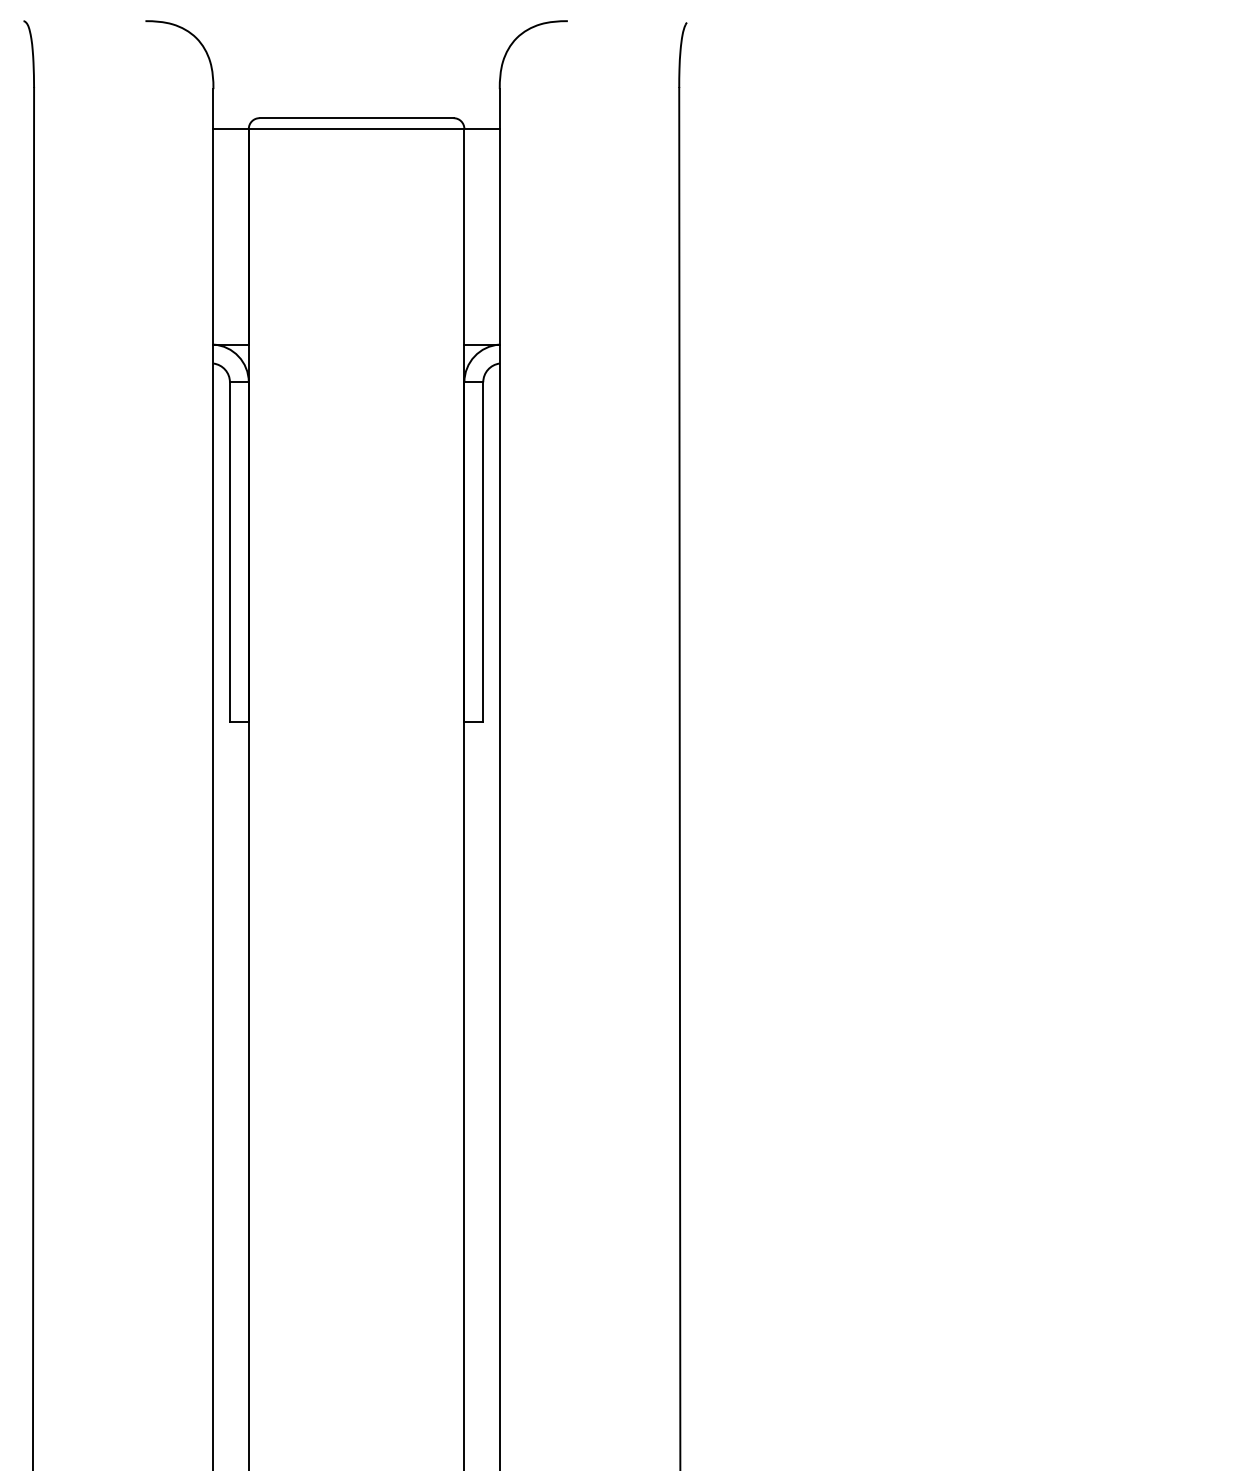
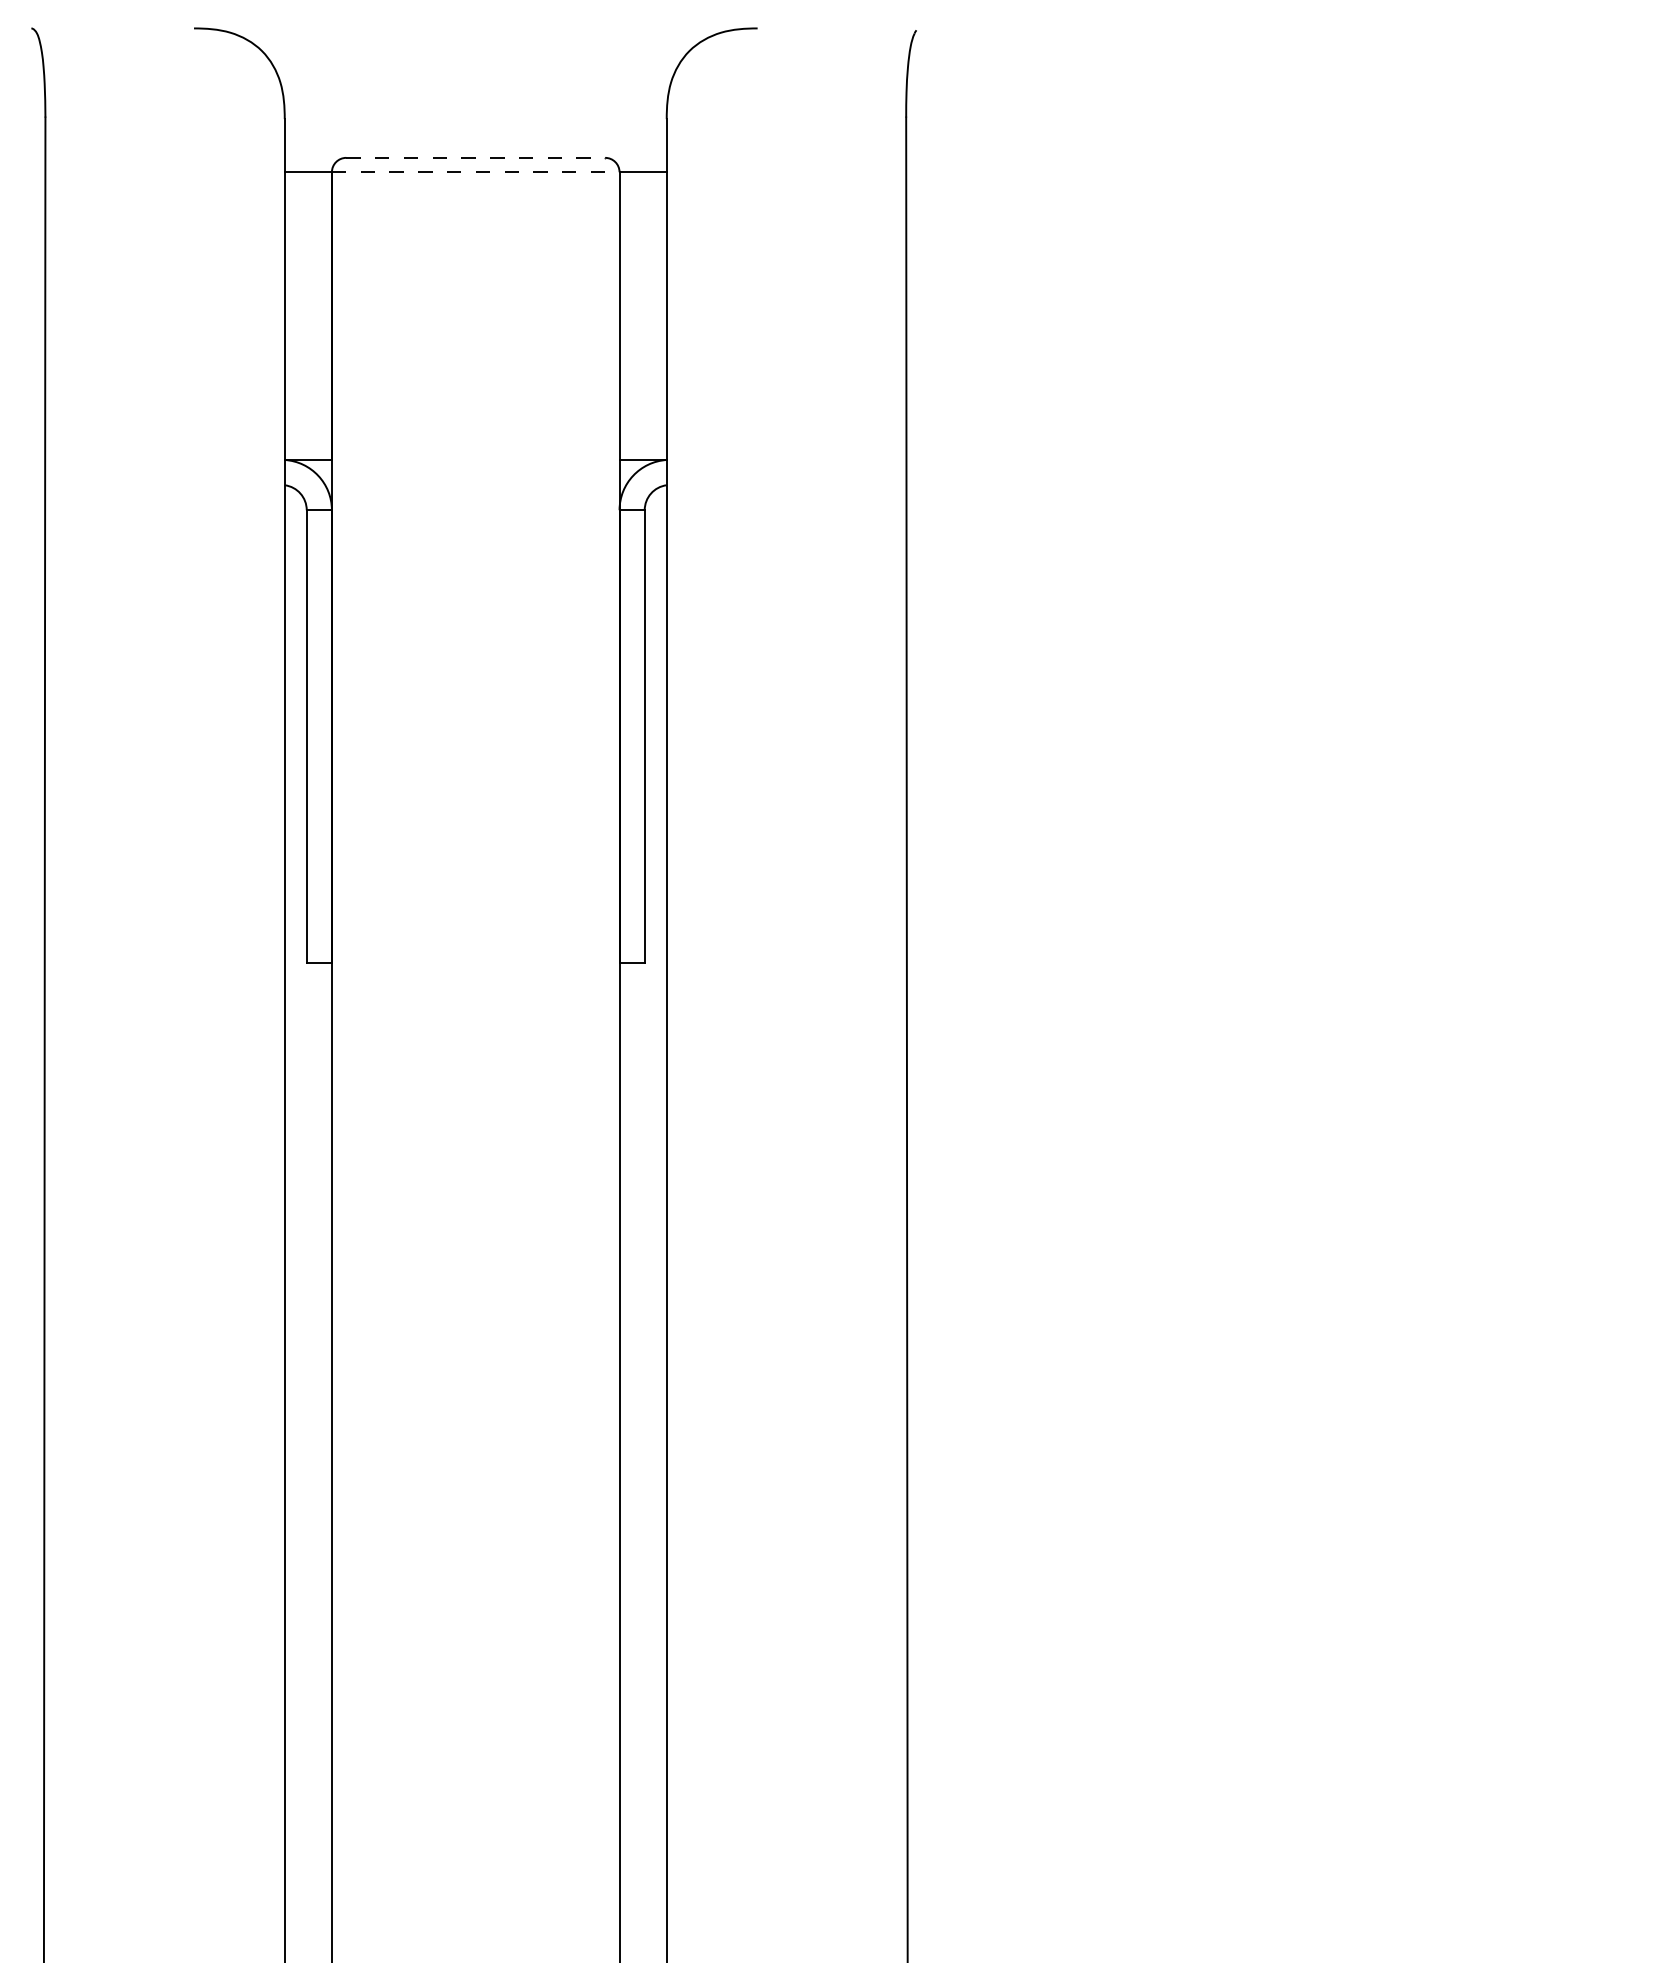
line: (357, 118) -> (476, 158), solid -> dashed
line: (356, 128) -> (475, 171), solid -> dashed

